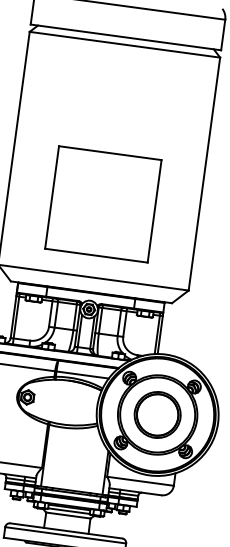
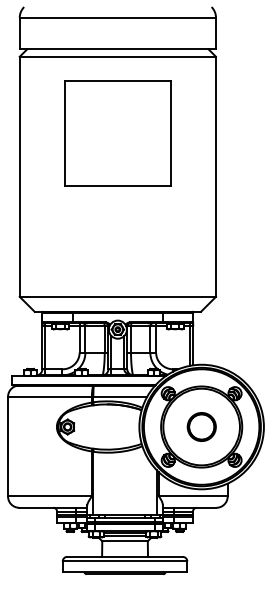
part: (102, 204) -> (117, 133), moved
part: (157, 414) -> (201, 426), size x0.6

